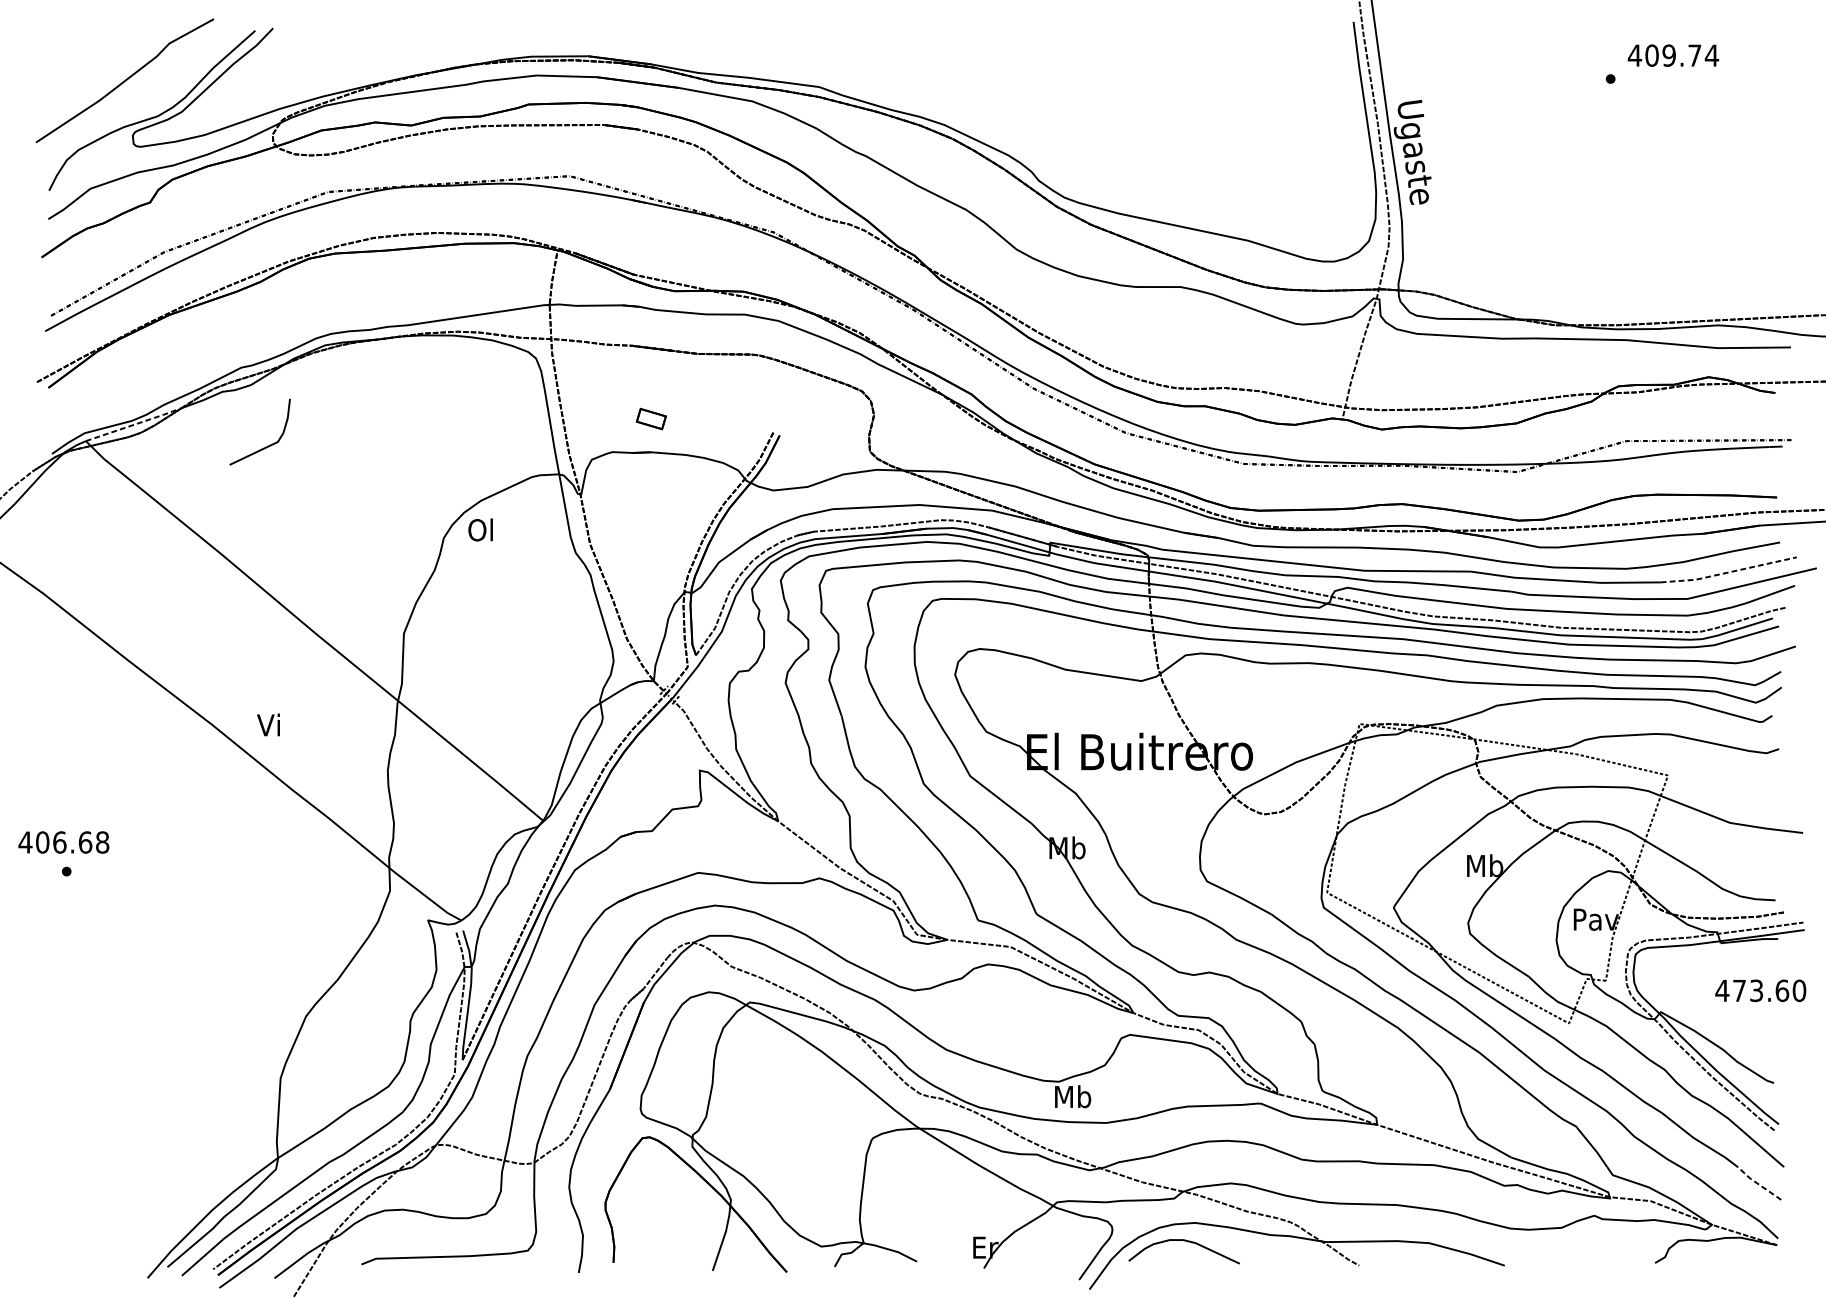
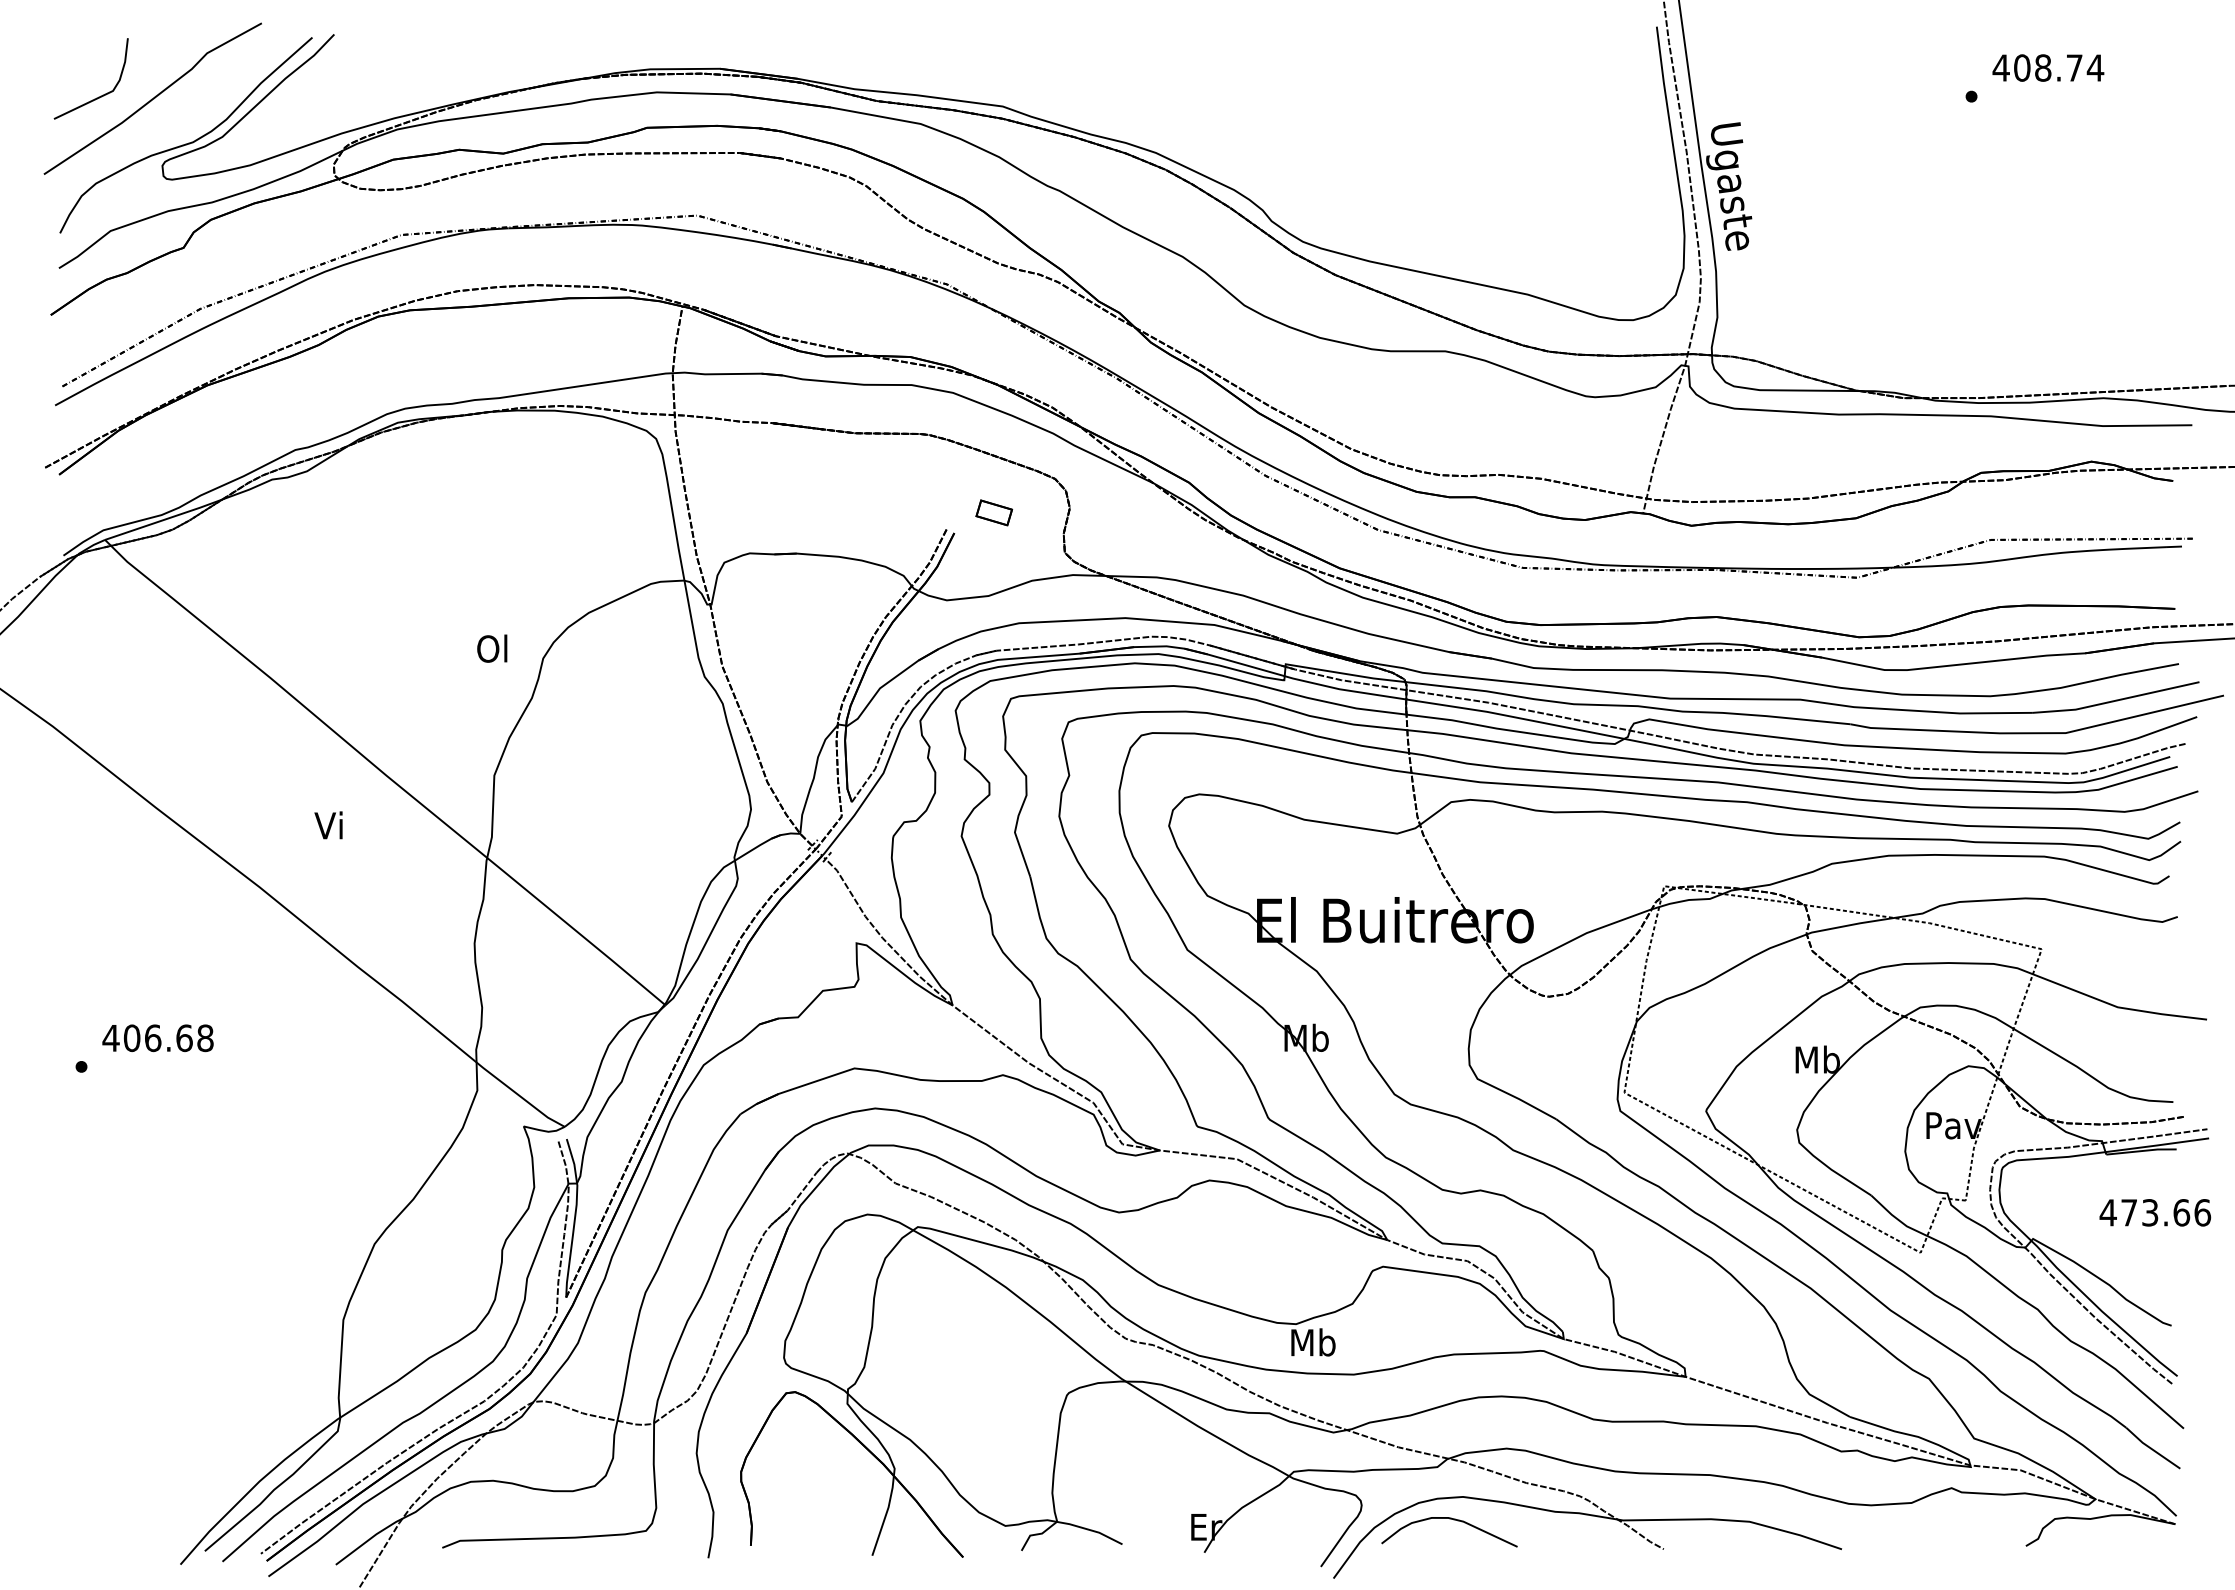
text: (1668, 55) -> (2042, 67), 409.74 -> 408.74
part: (651, 418) -> (994, 512), moved
line: (134, 424) -> (164, 519), dashed -> solid
line: (266, 446) -> (98, 96), moved
text: (480, 529) -> (492, 648), moved
line: (1729, 572) -> (2116, 700), dashed -> solid
text: (268, 725) -> (328, 825), moved
text: (63, 842) -> (157, 1038), moved
text: (1799, 990) -> (2202, 1212), 473.60 -> 473.66
line: (1757, 1183) -> (2151, 1448), dashed -> solid

